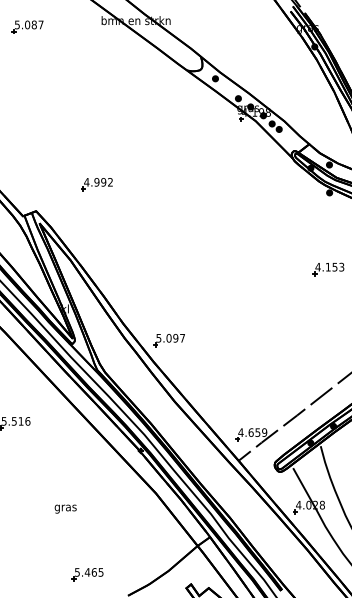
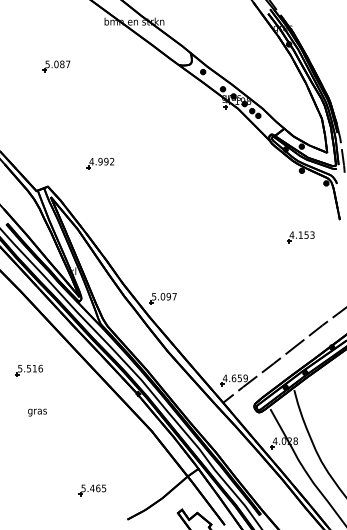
part: (27, 27) -> (56, 66), moved
text: (65, 508) -> (37, 412), moved
part: (87, 574) -> (92, 490), moved

